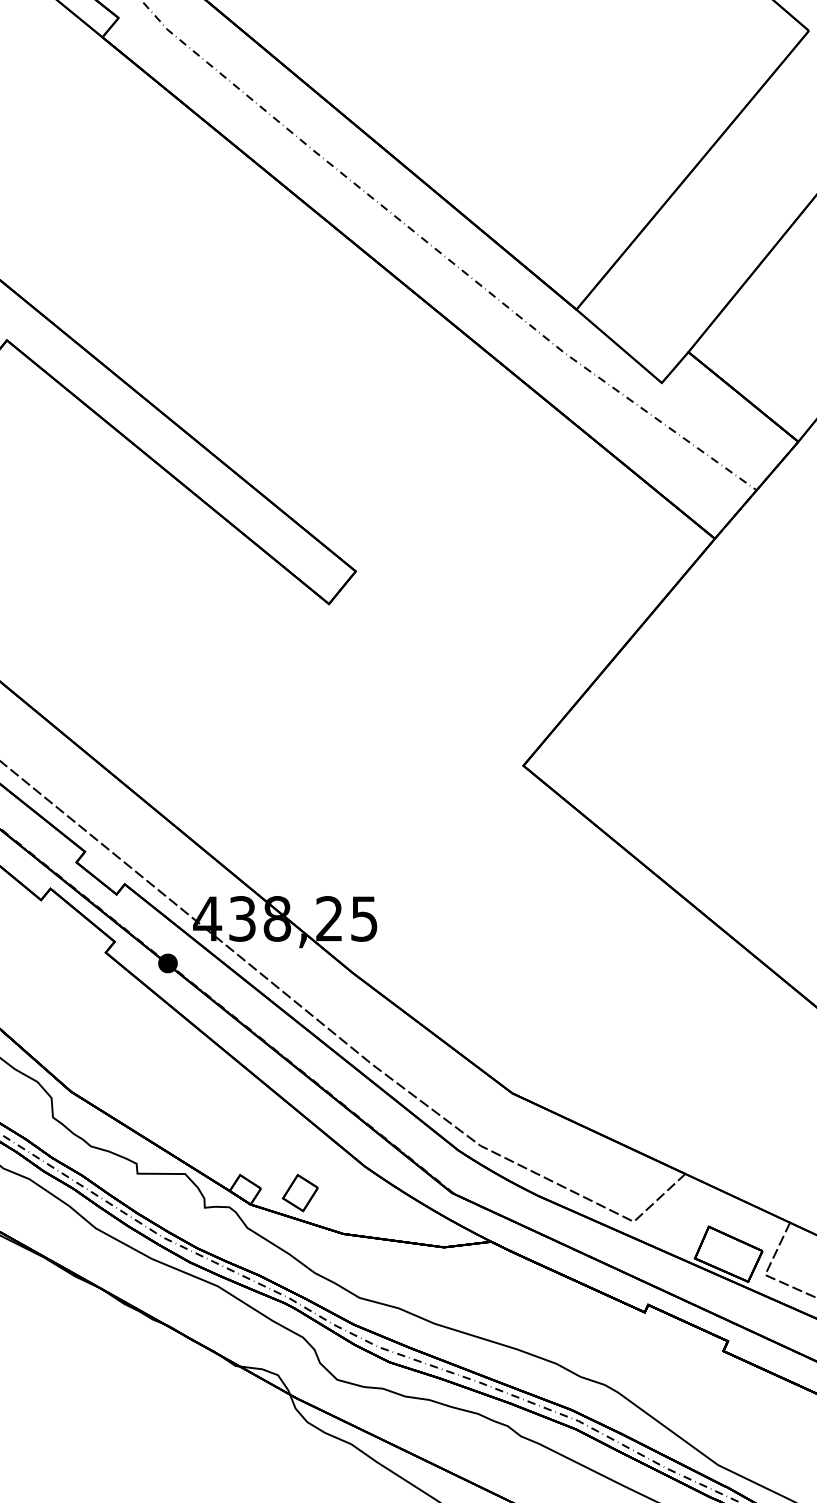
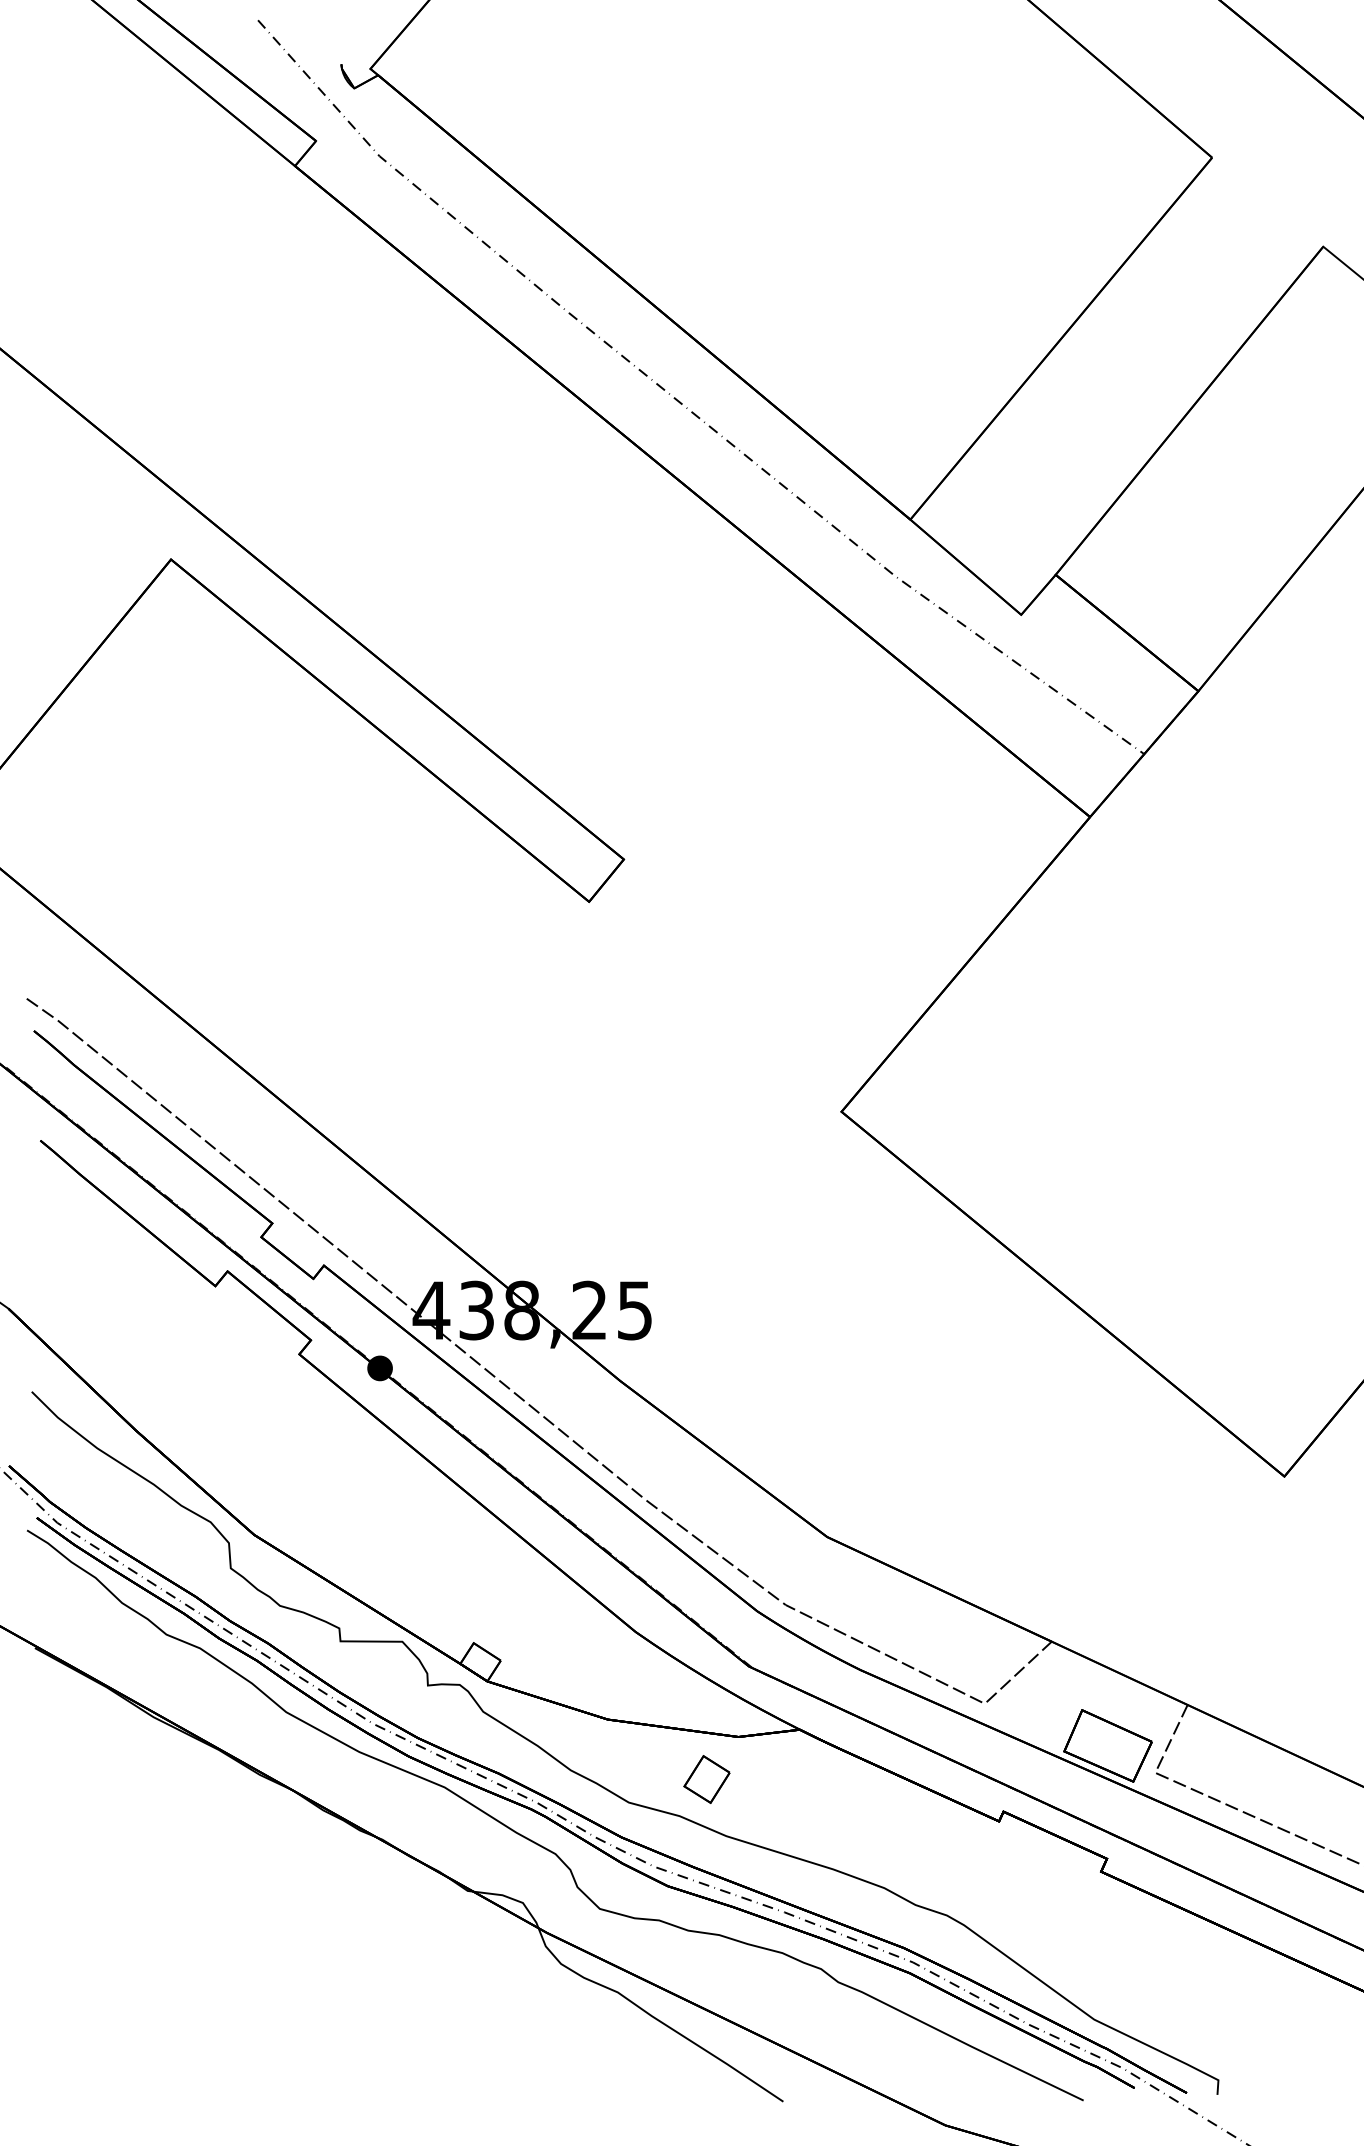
part: (300, 1193) -> (706, 1779), moved

